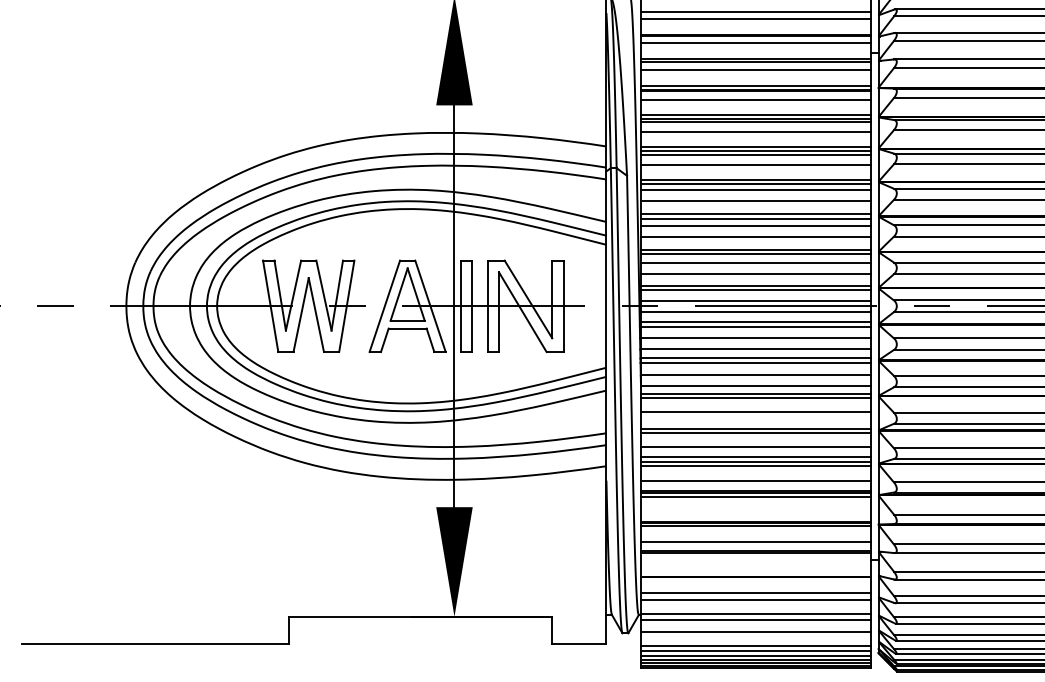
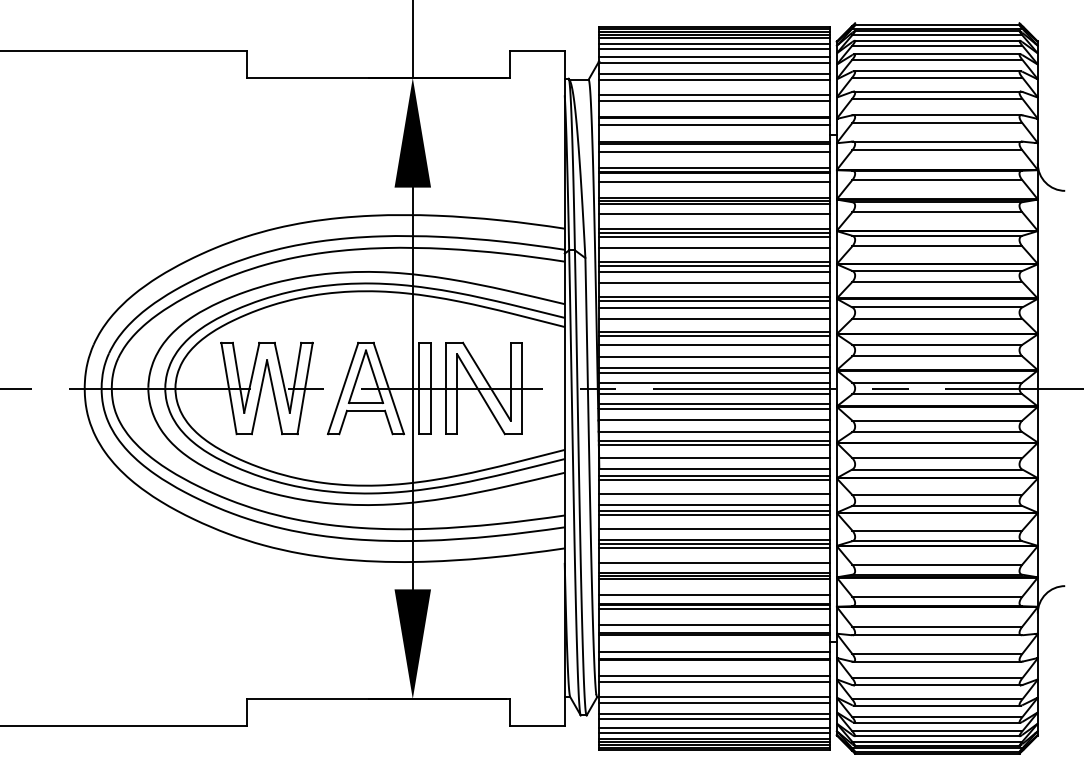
line: (756, 422) -> (714, 504), added
line: (756, 512) -> (714, 594), added
line: (756, 569) -> (714, 651), added
line: (756, 637) -> (714, 719), added

